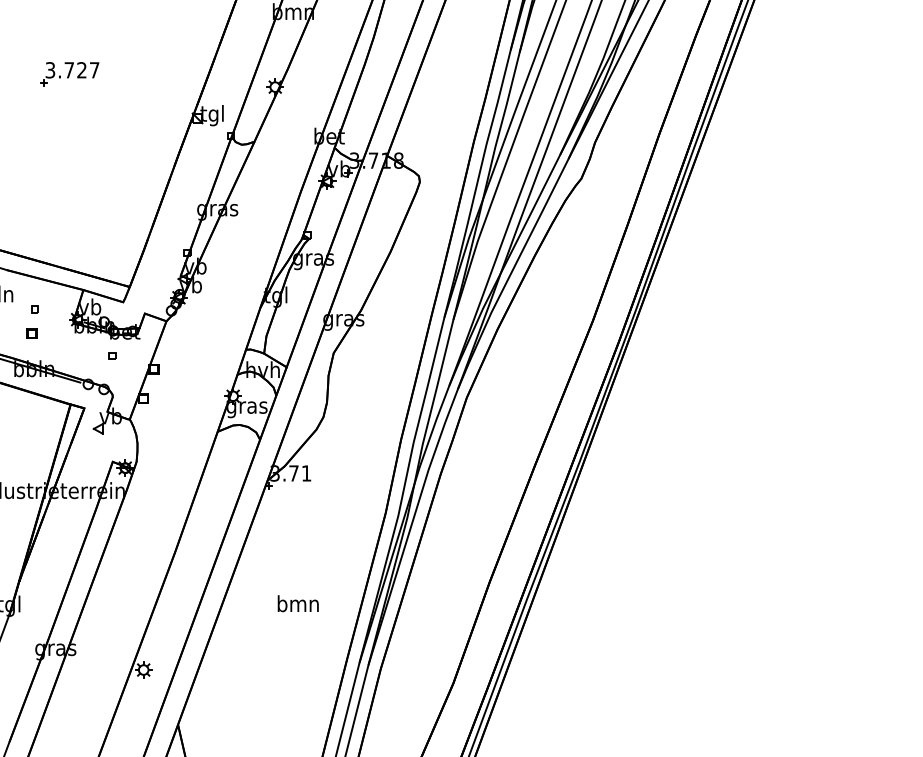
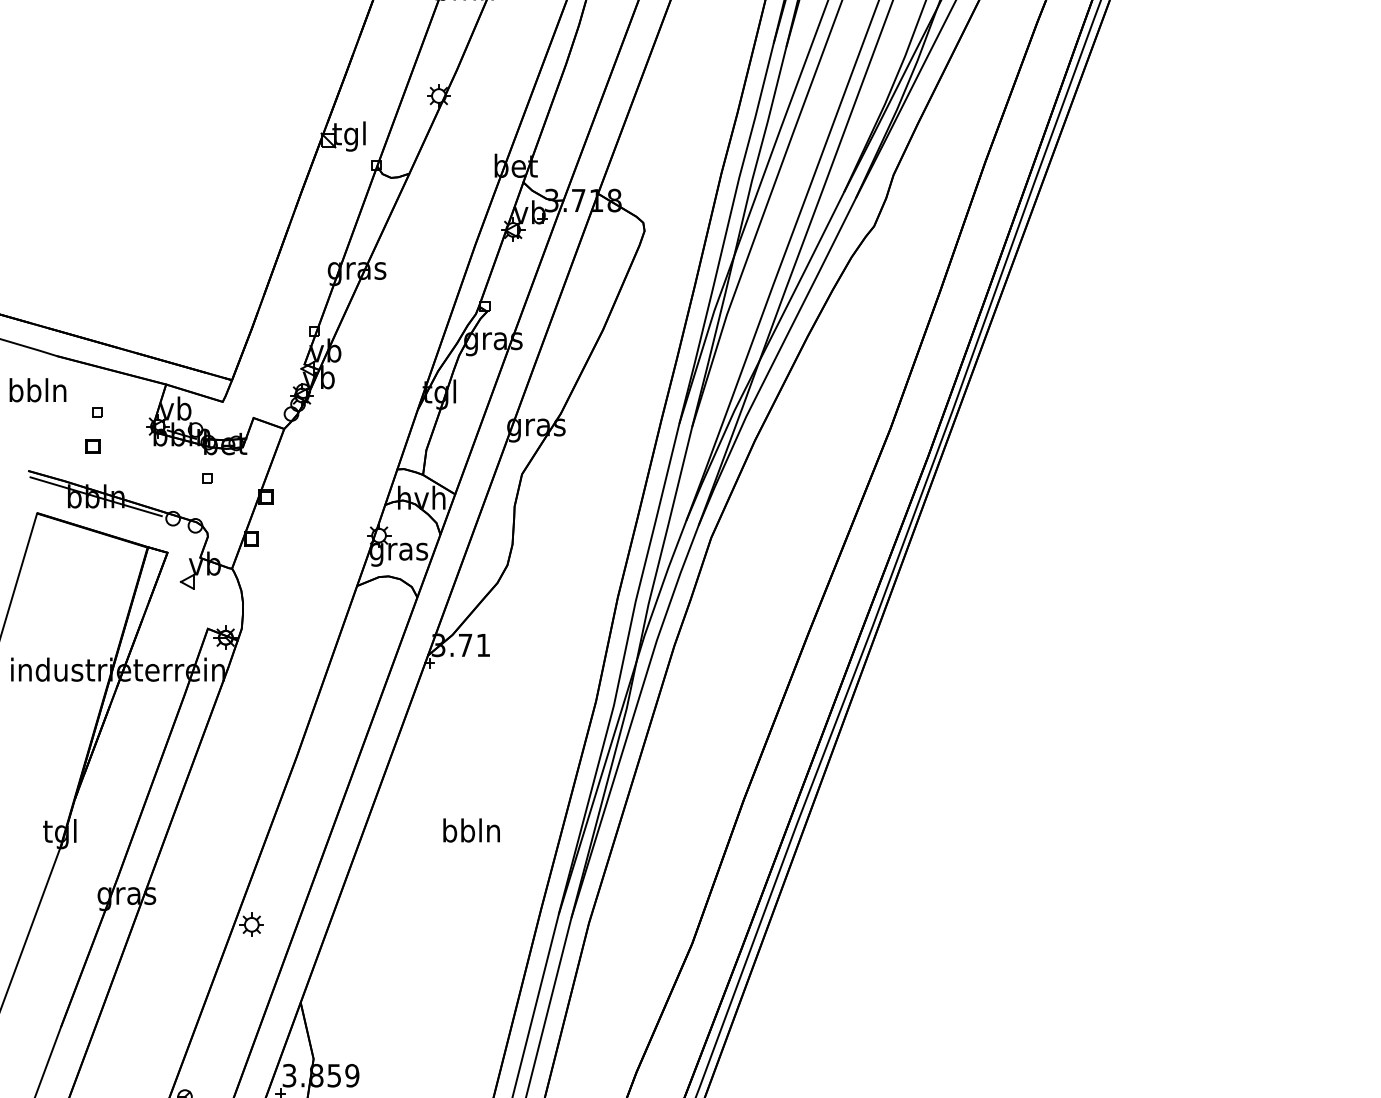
part: (69, 74) -> (146, 77), removed
text: (298, 603) -> (471, 830), bmn -> bbln

